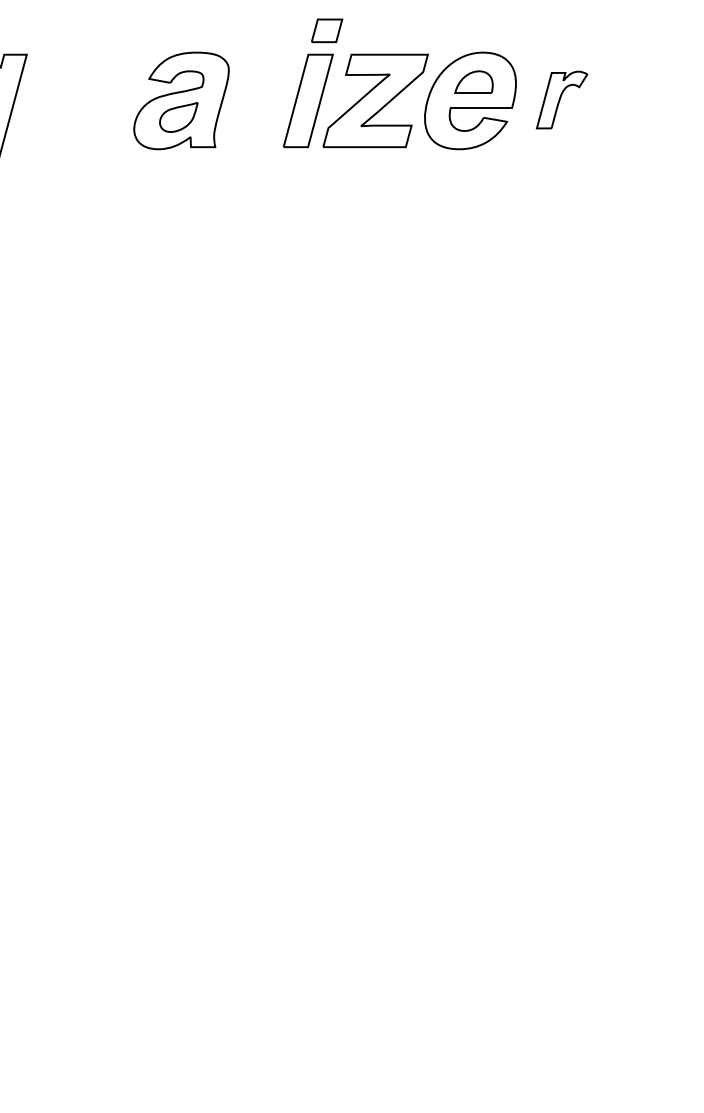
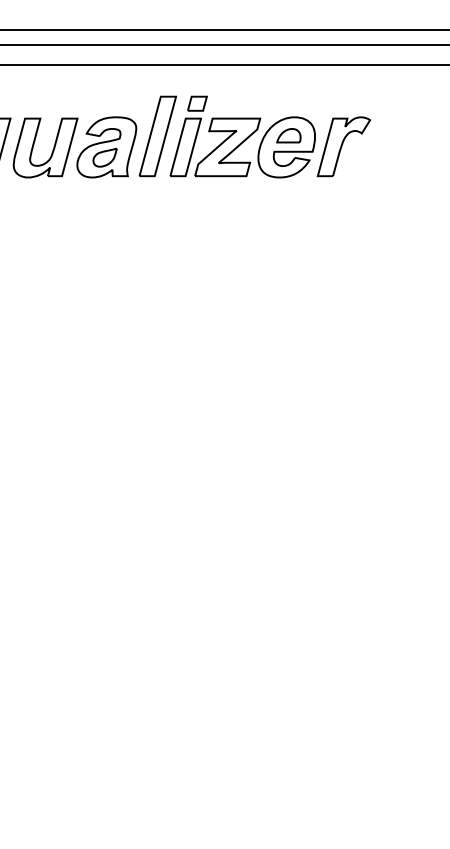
part: (262, 83) -> (157, 136), added
part: (561, 99) -> (343, 146), size x1.67
part: (94, 104) -> (52, 149), added

